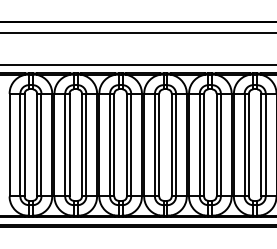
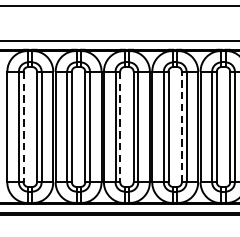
line: (171, 144) -> (181, 126), solid -> dashed
line: (24, 145) -> (23, 127), solid -> dashed
line: (114, 145) -> (120, 127), solid -> dashed

